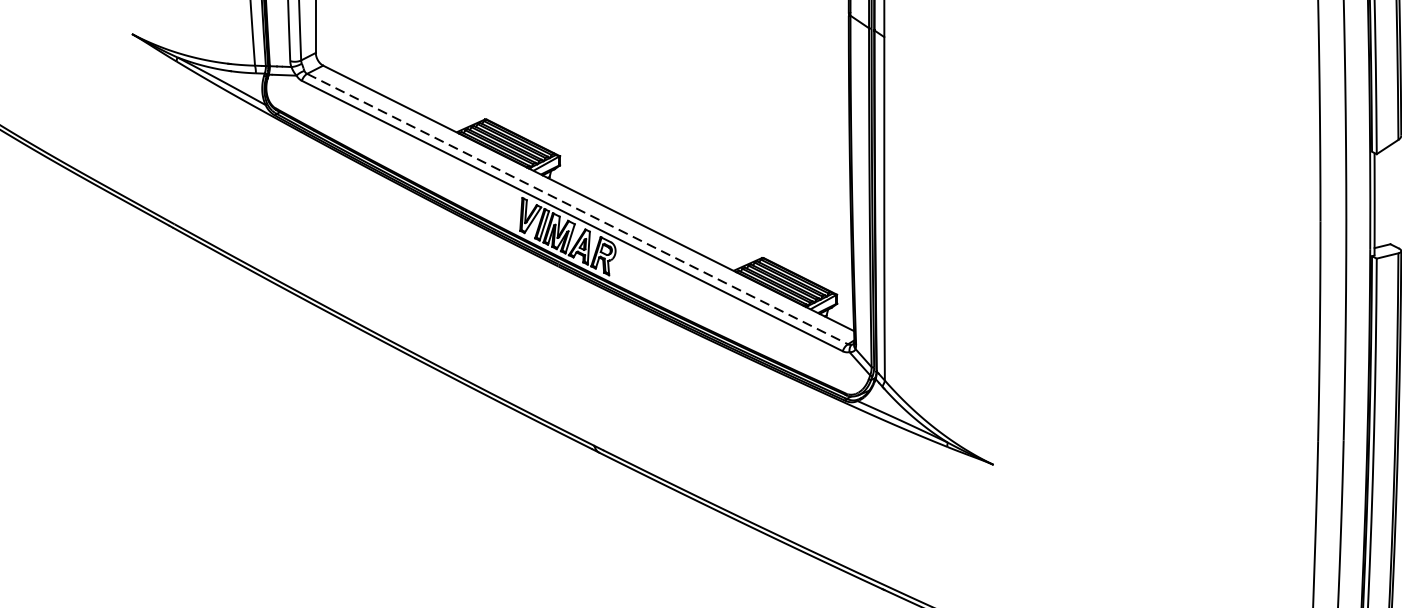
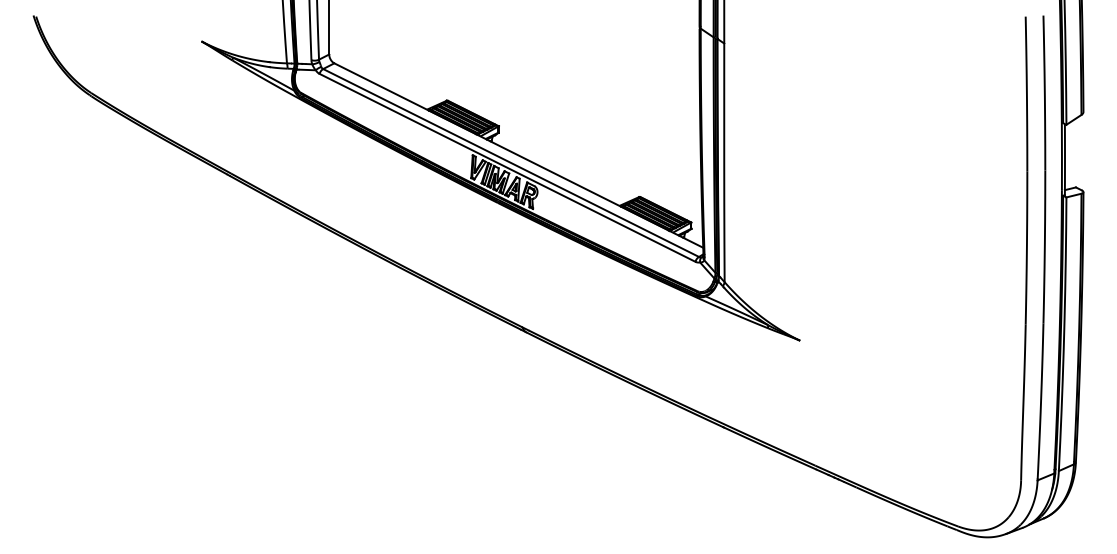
line: (578, 209) -> (511, 163), dashed -> solid

